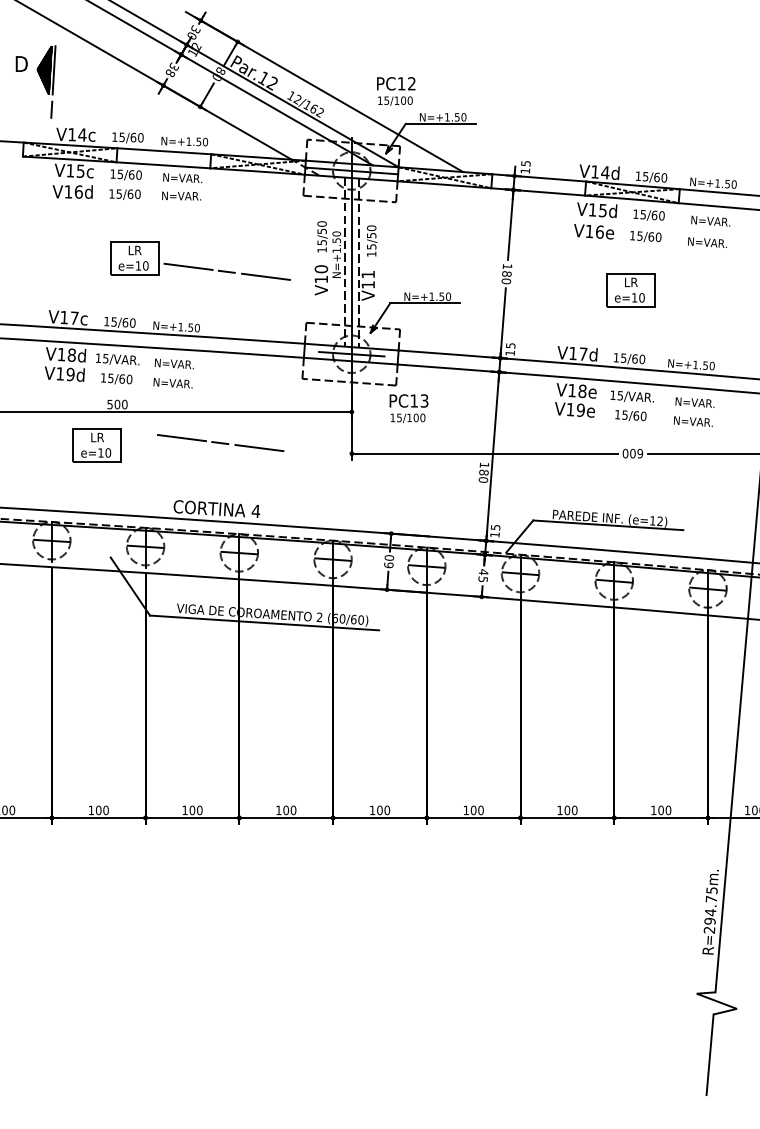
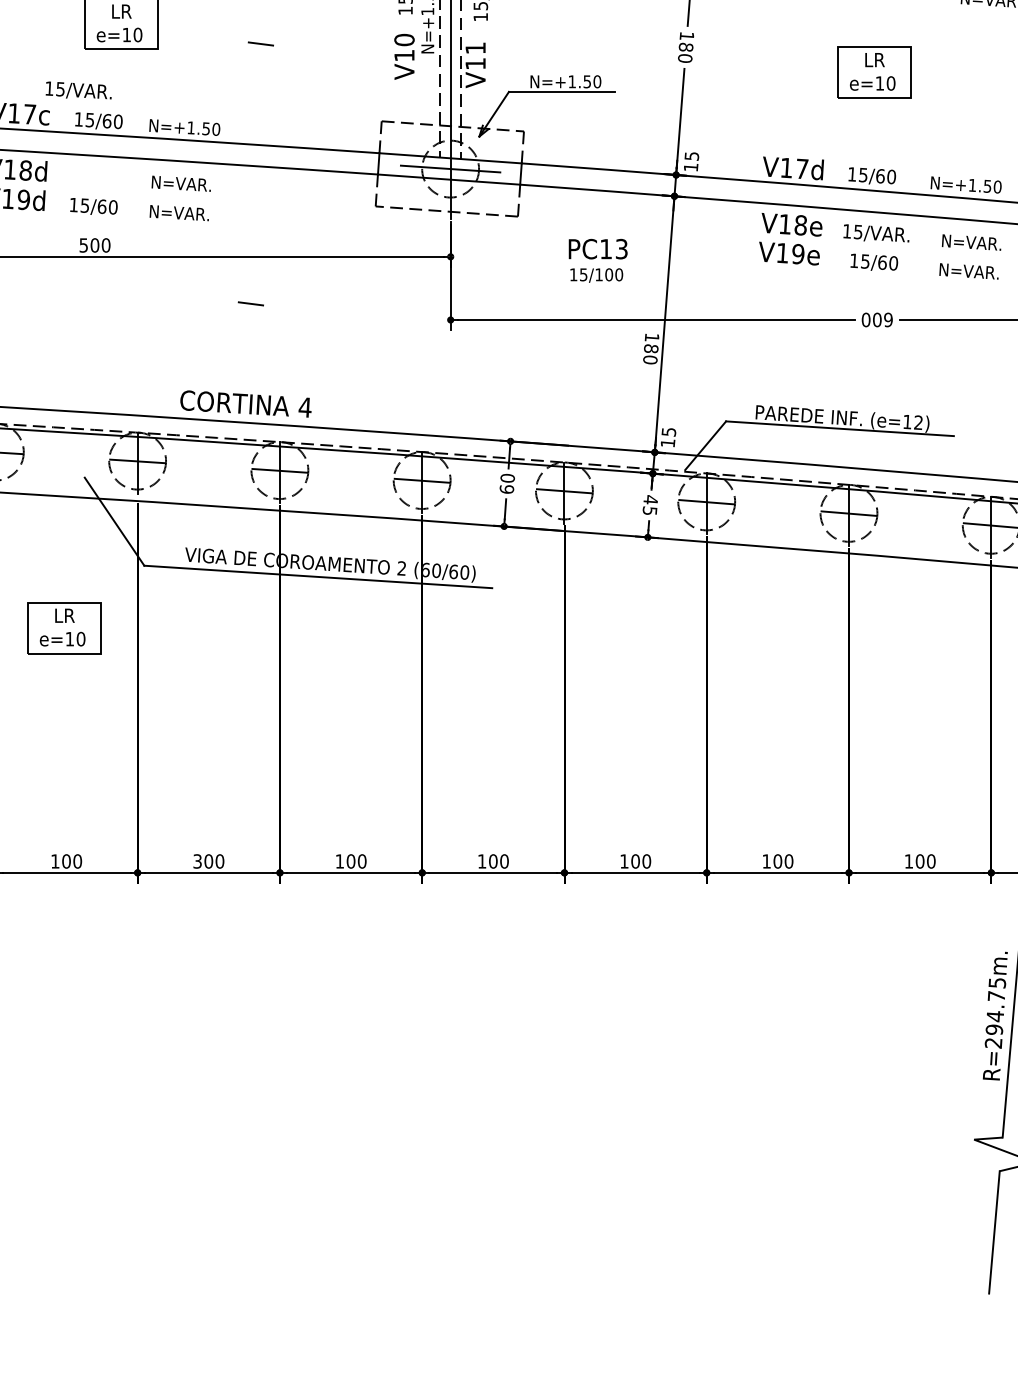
line: (188, 266) -> (202, 35), removed
line: (266, 276) -> (321, 51), removed
text: (117, 359) -> (78, 90), moved
text: (408, 408) -> (597, 260), moved
line: (181, 438) -> (192, 296), removed
part: (96, 445) -> (63, 627), moved
line: (259, 448) -> (310, 312), removed
text: (184, 810) -> (196, 861), 100 -> 300

